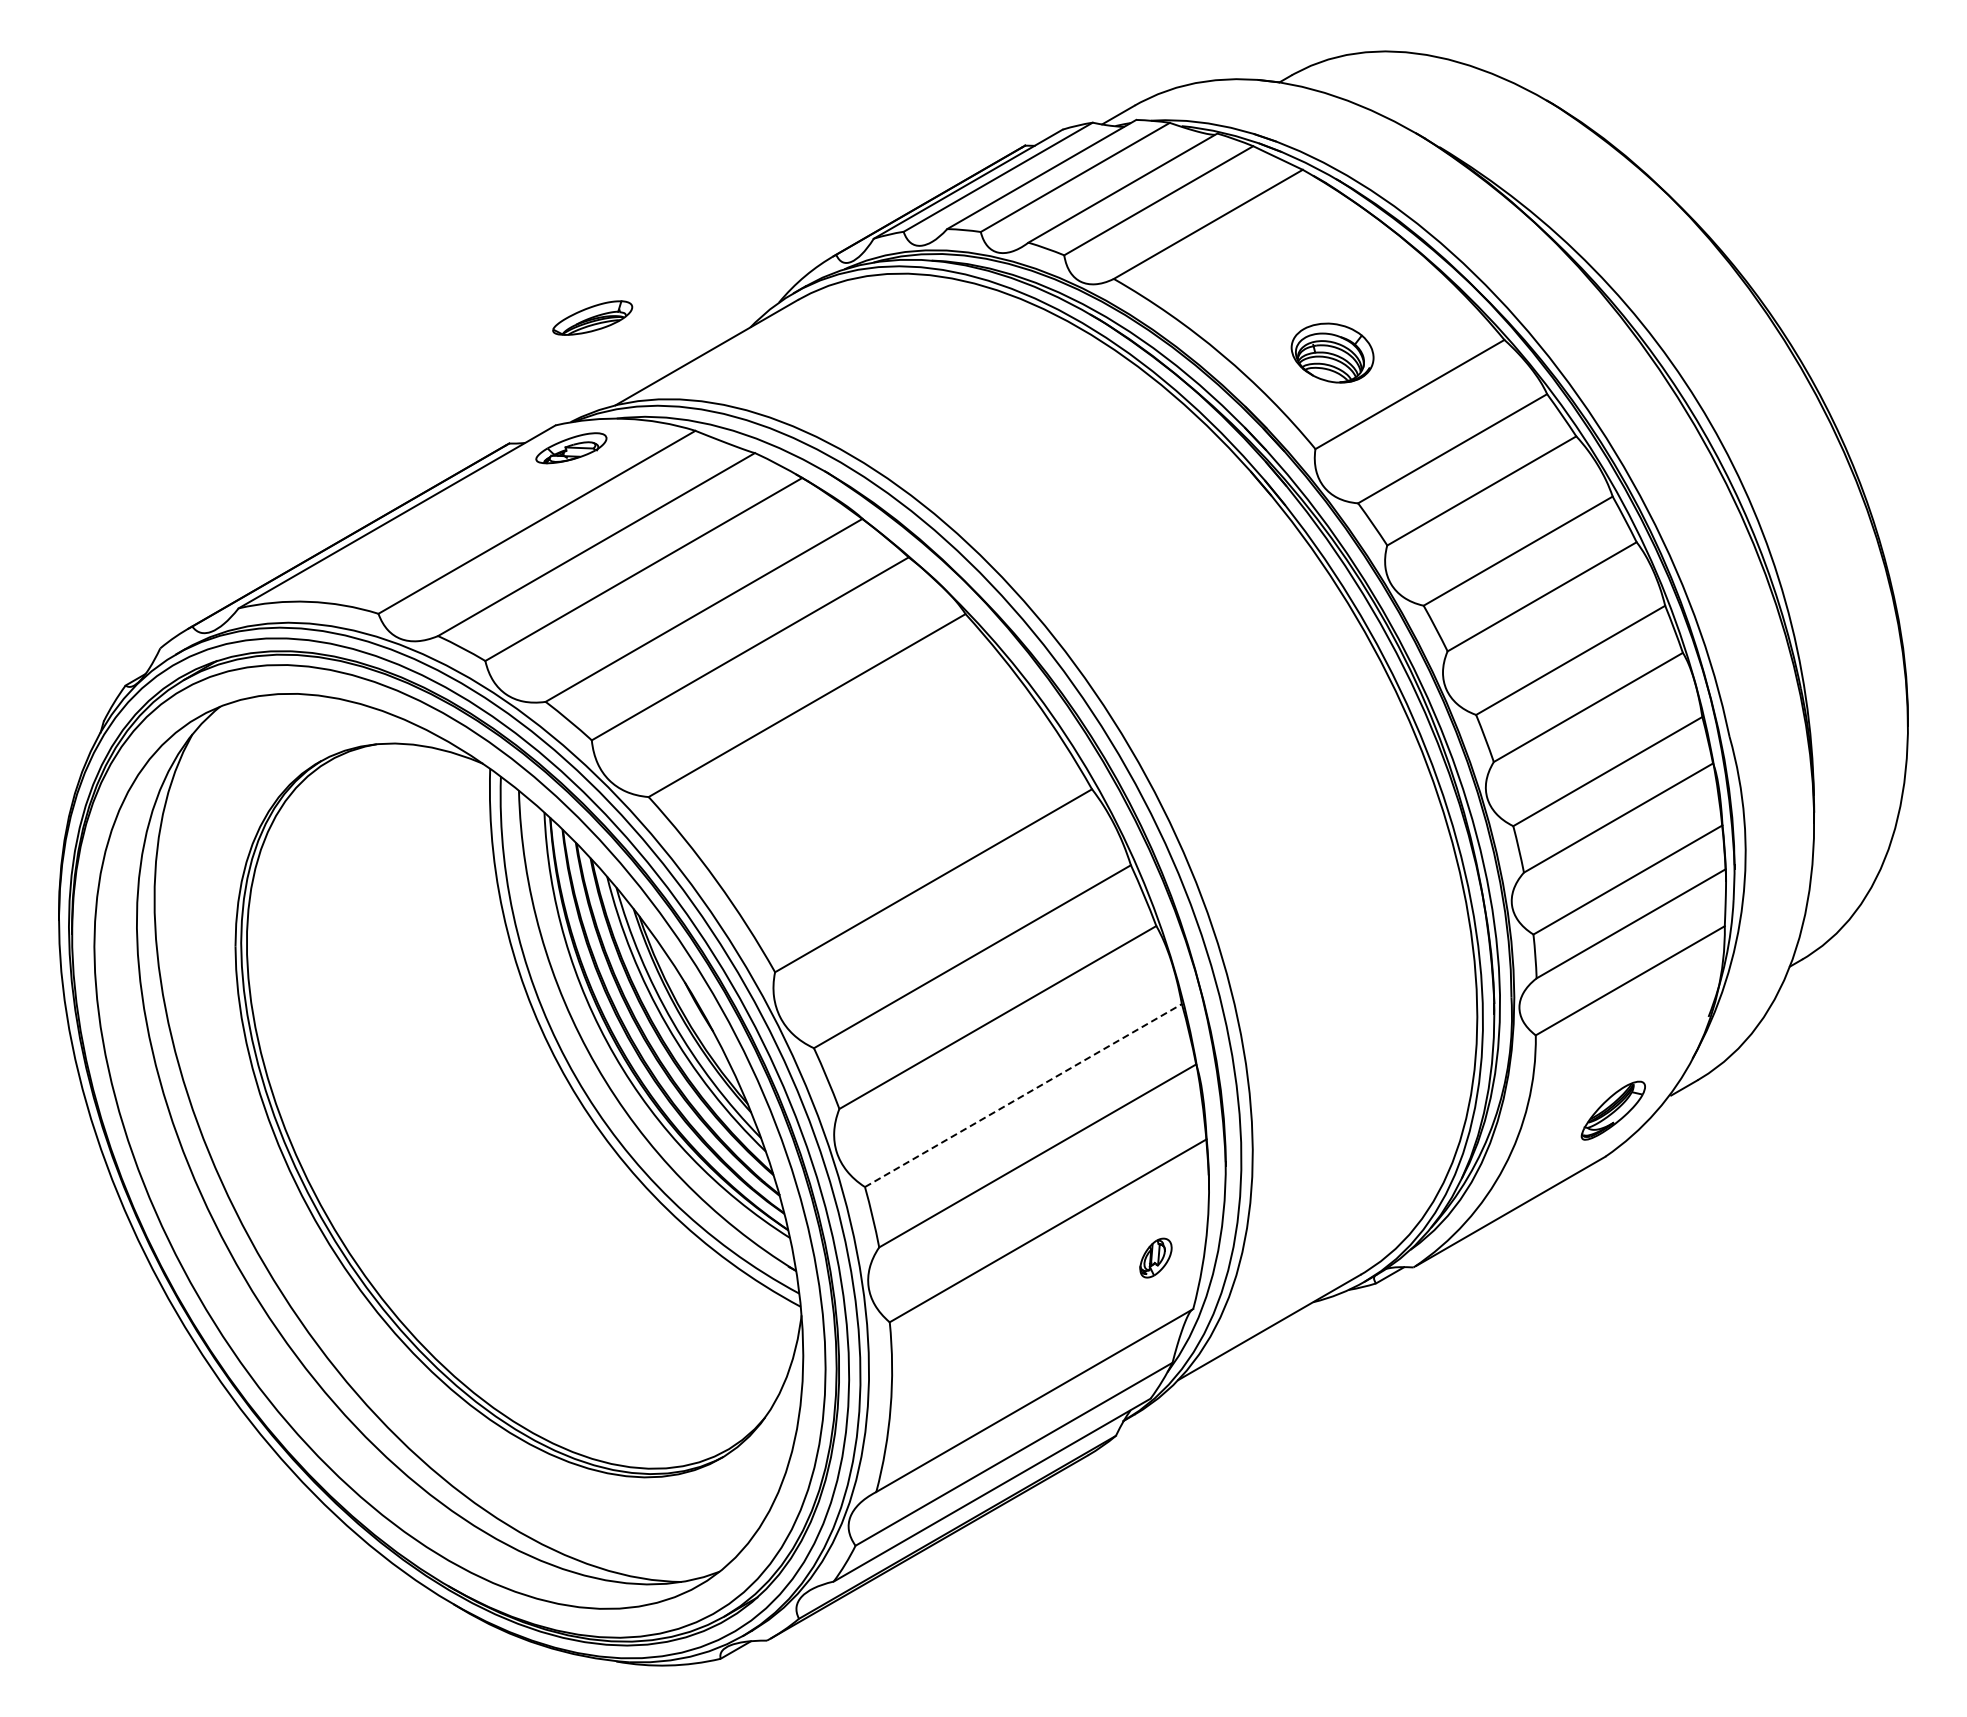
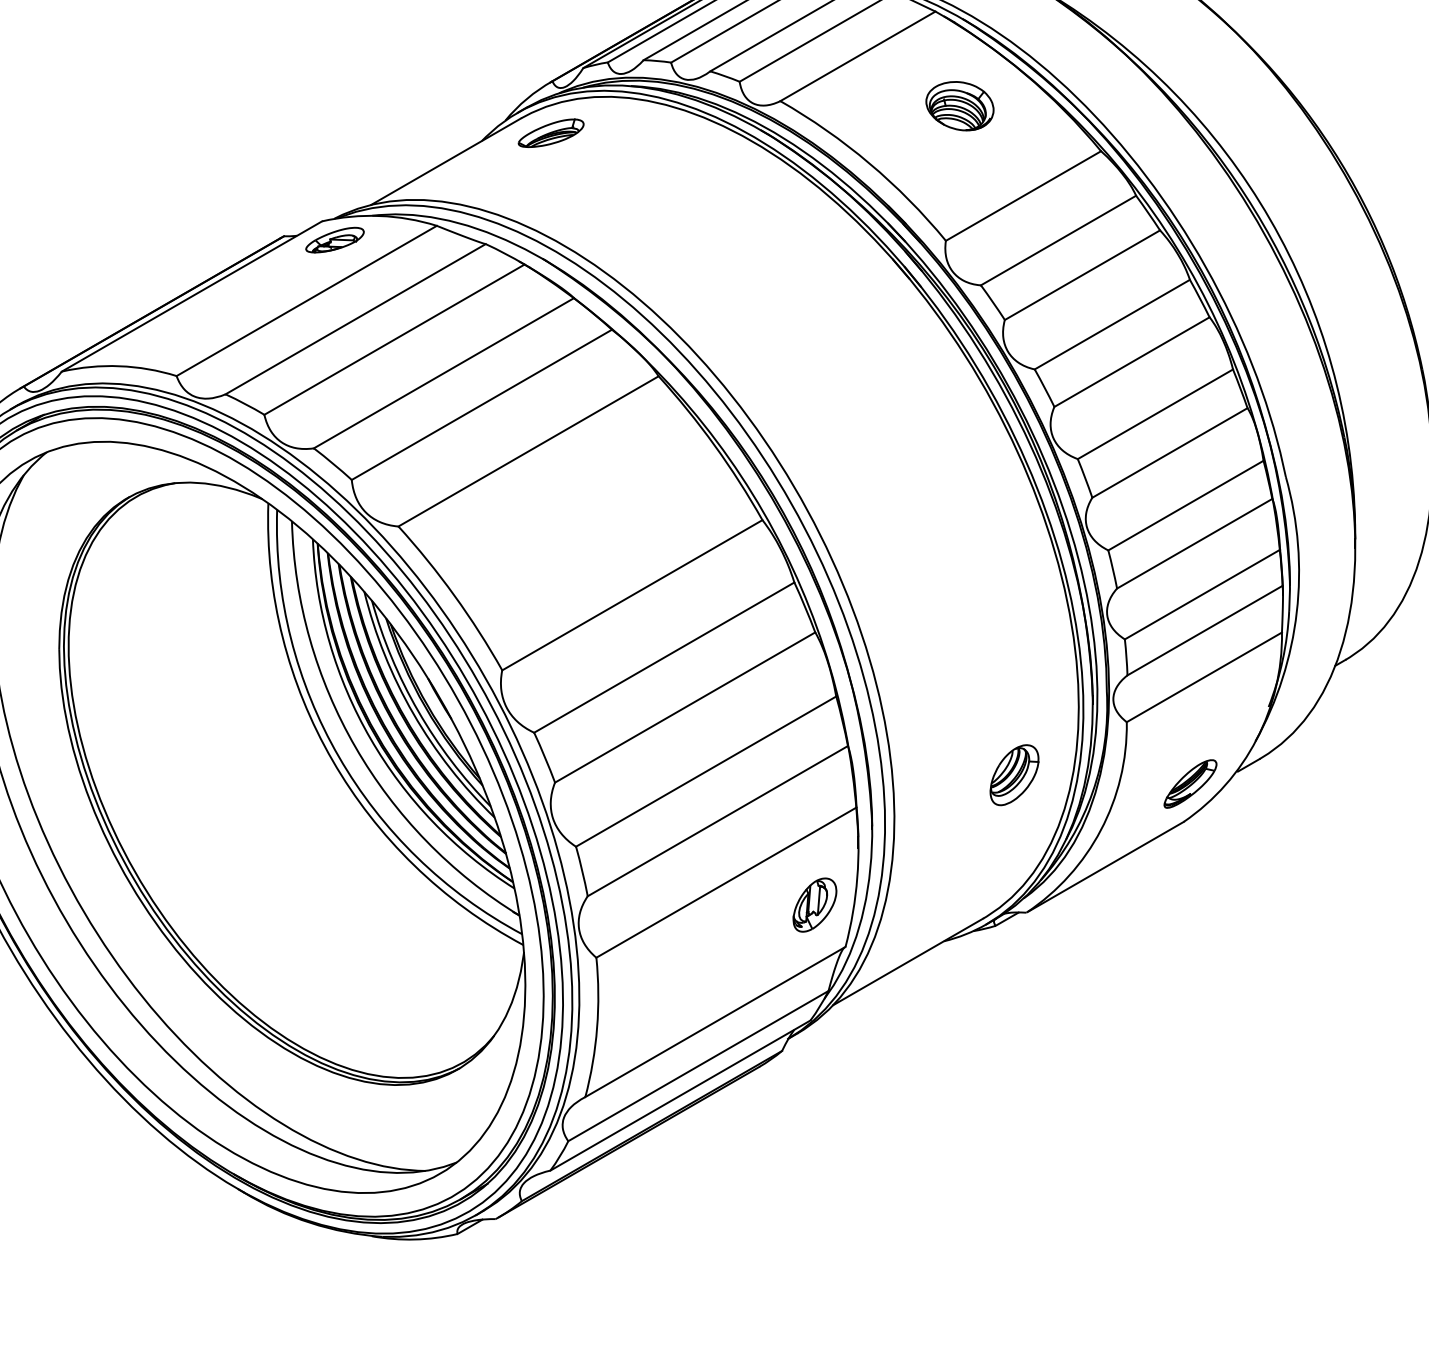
part: (592, 317) -> (551, 132), moved
part: (1332, 352) -> (959, 105), moved
line: (1023, 1095) -> (706, 771), dashed -> solid
part: (1399, 1099) -> (1014, 774), added
part: (1155, 1257) -> (814, 904), size x1.67

